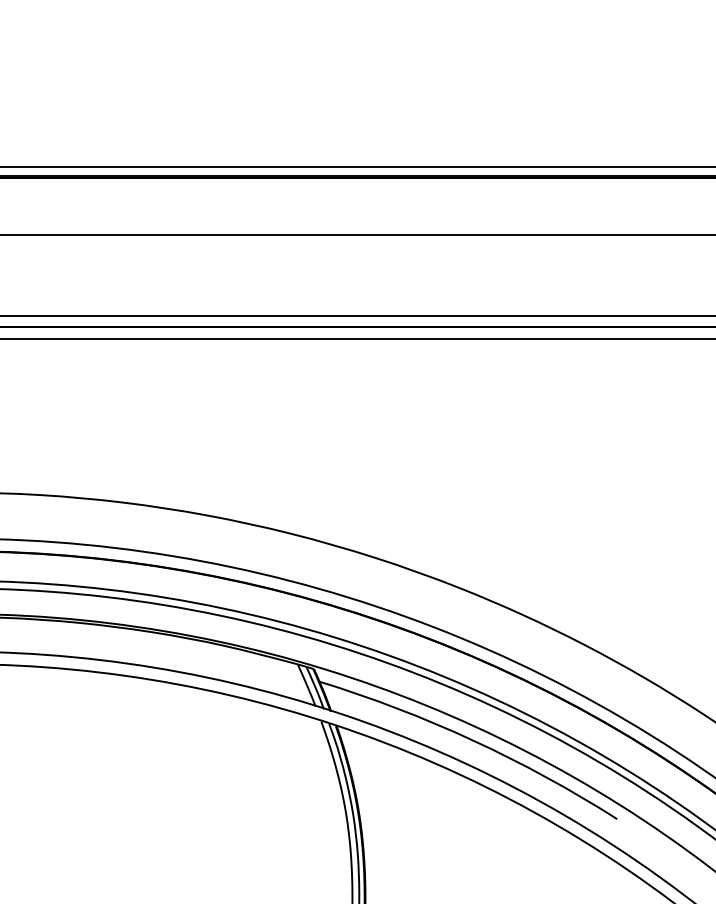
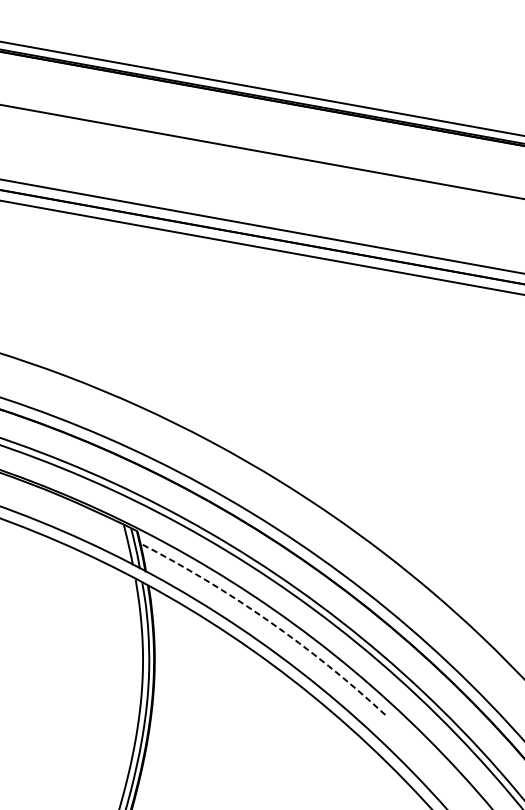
arc: (473, 740) -> (269, 621), solid -> dashed

